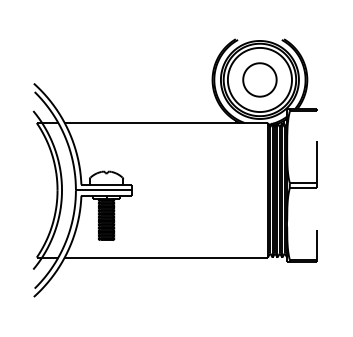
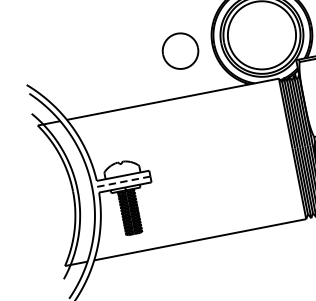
part: (259, 79) -> (179, 50), moved
line: (103, 190) -> (121, 182), solid -> dashed

